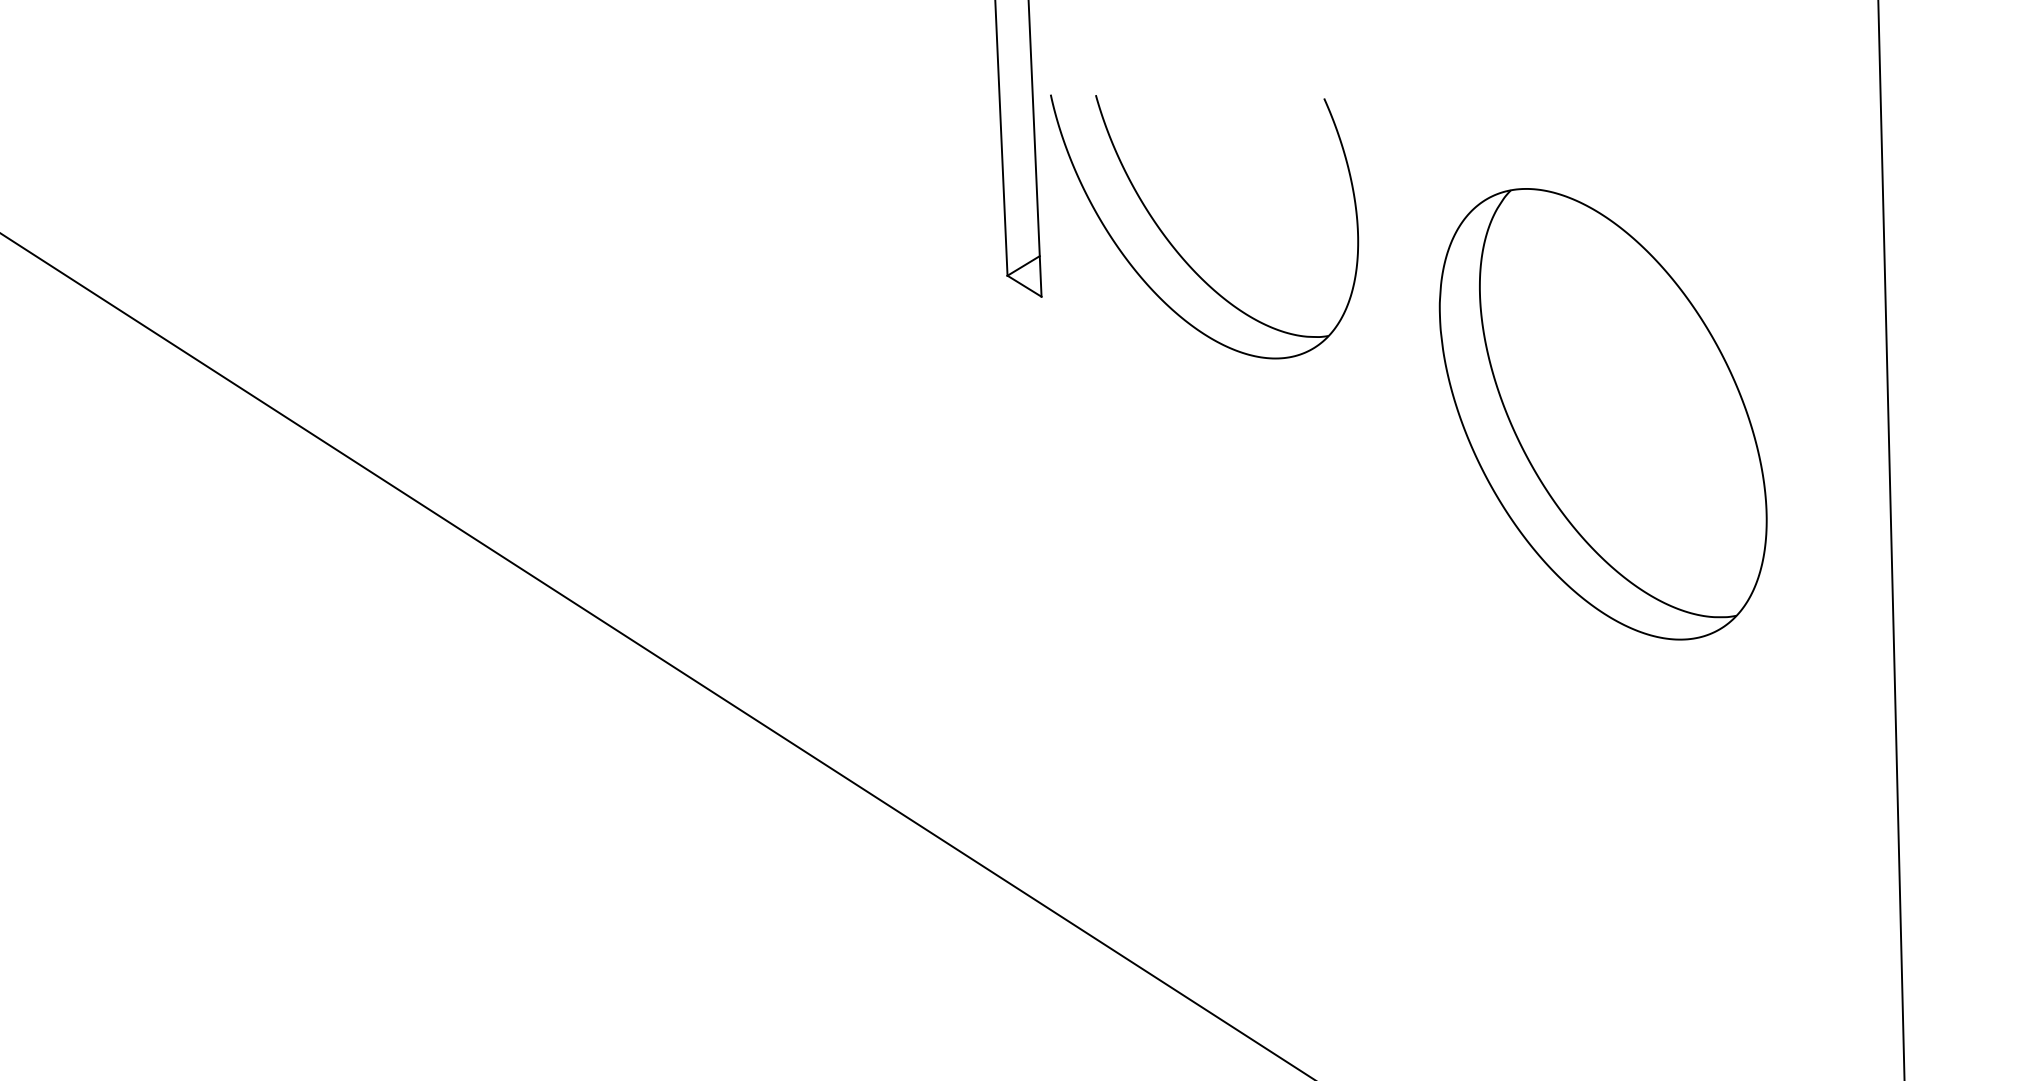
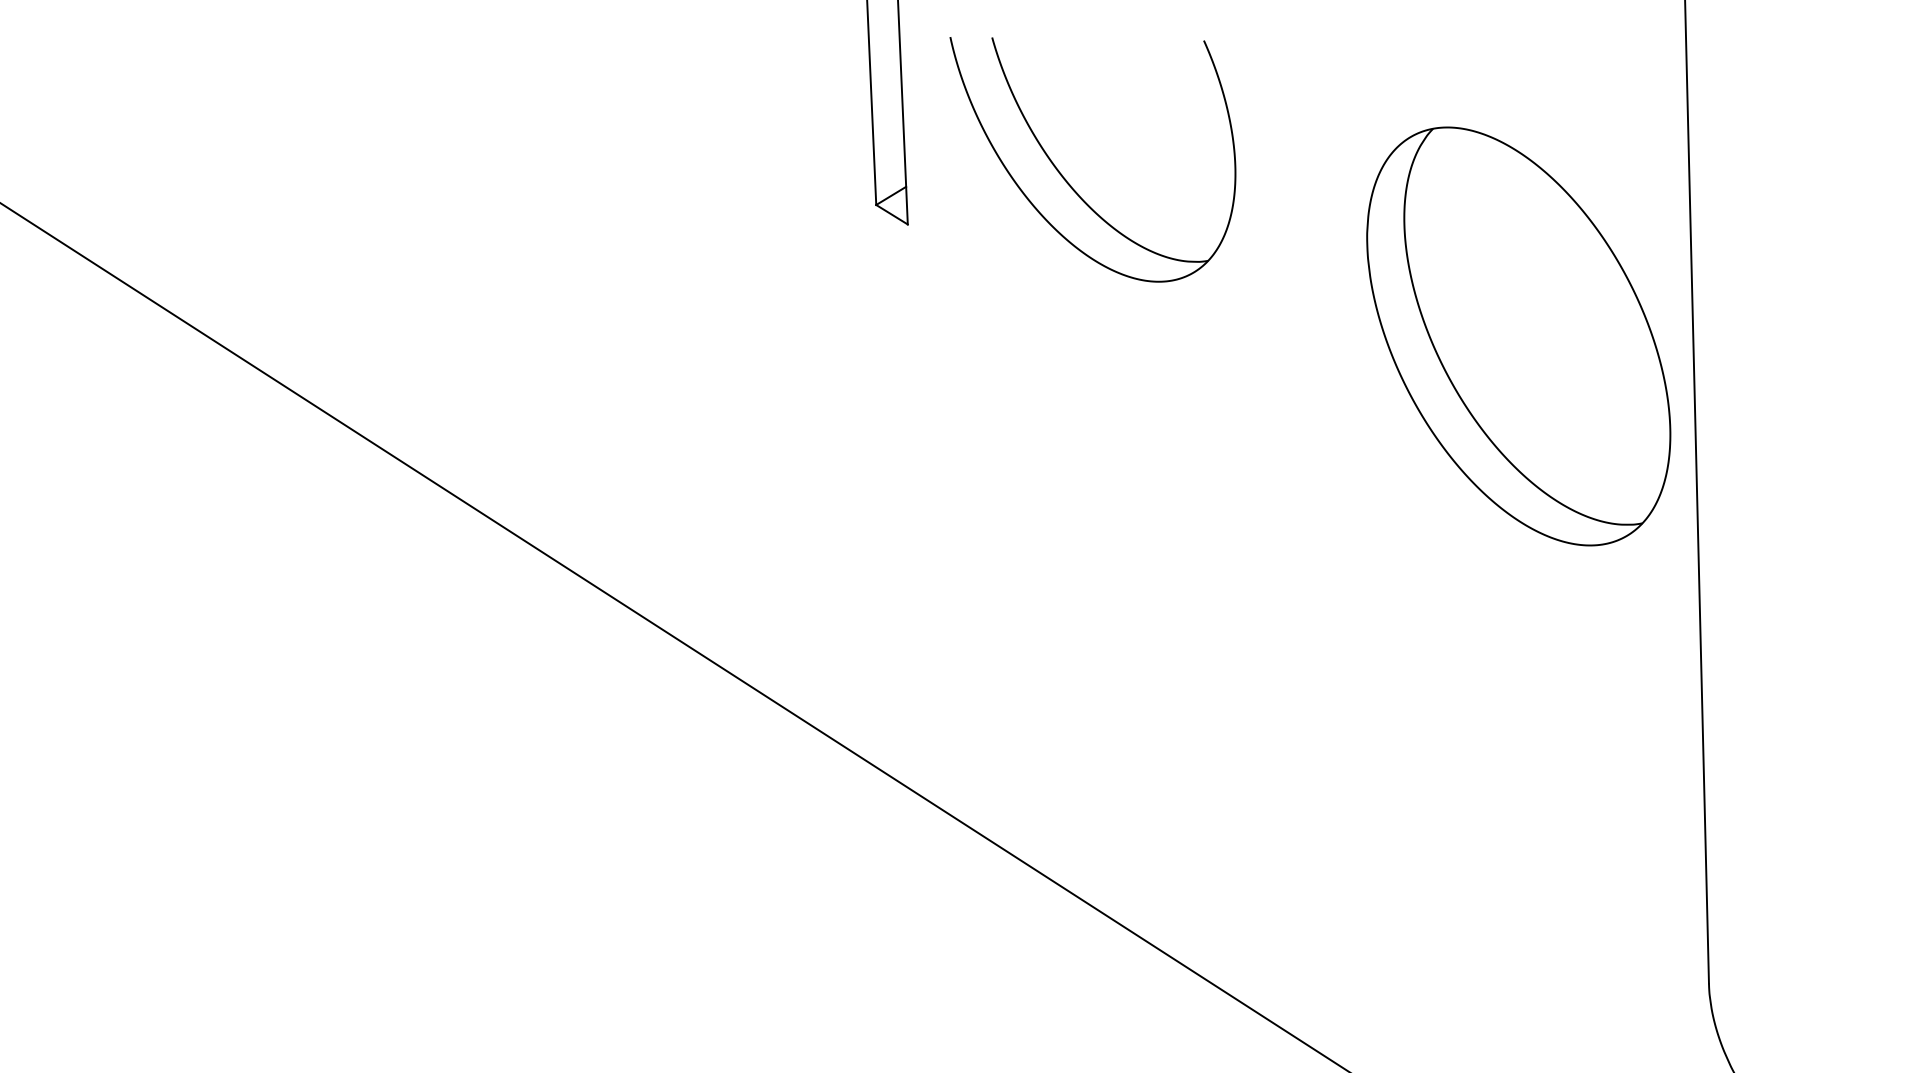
part: (1175, 248) -> (1066, 179), moved
part: (1602, 414) -> (1518, 336), moved

